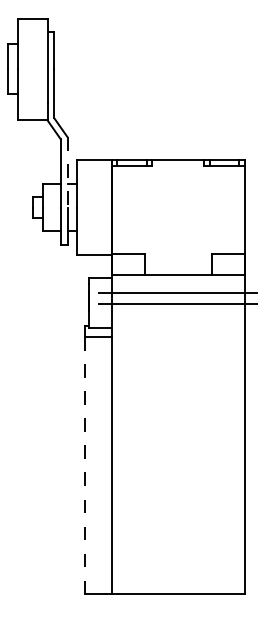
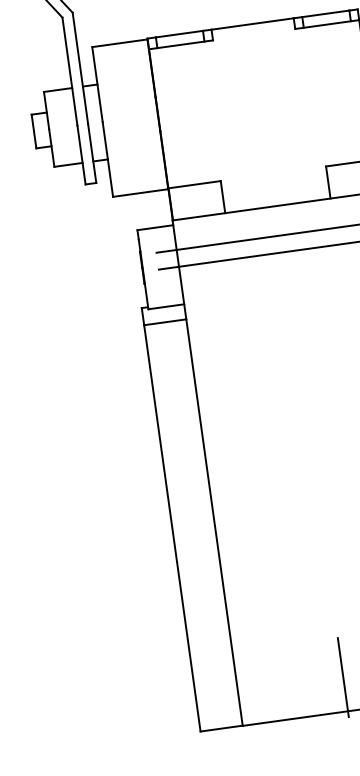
line: (67, 172) -> (80, 68), dashed -> solid
line: (85, 466) -> (173, 529), dashed -> solid
line: (178, 572) -> (343, 676), added

